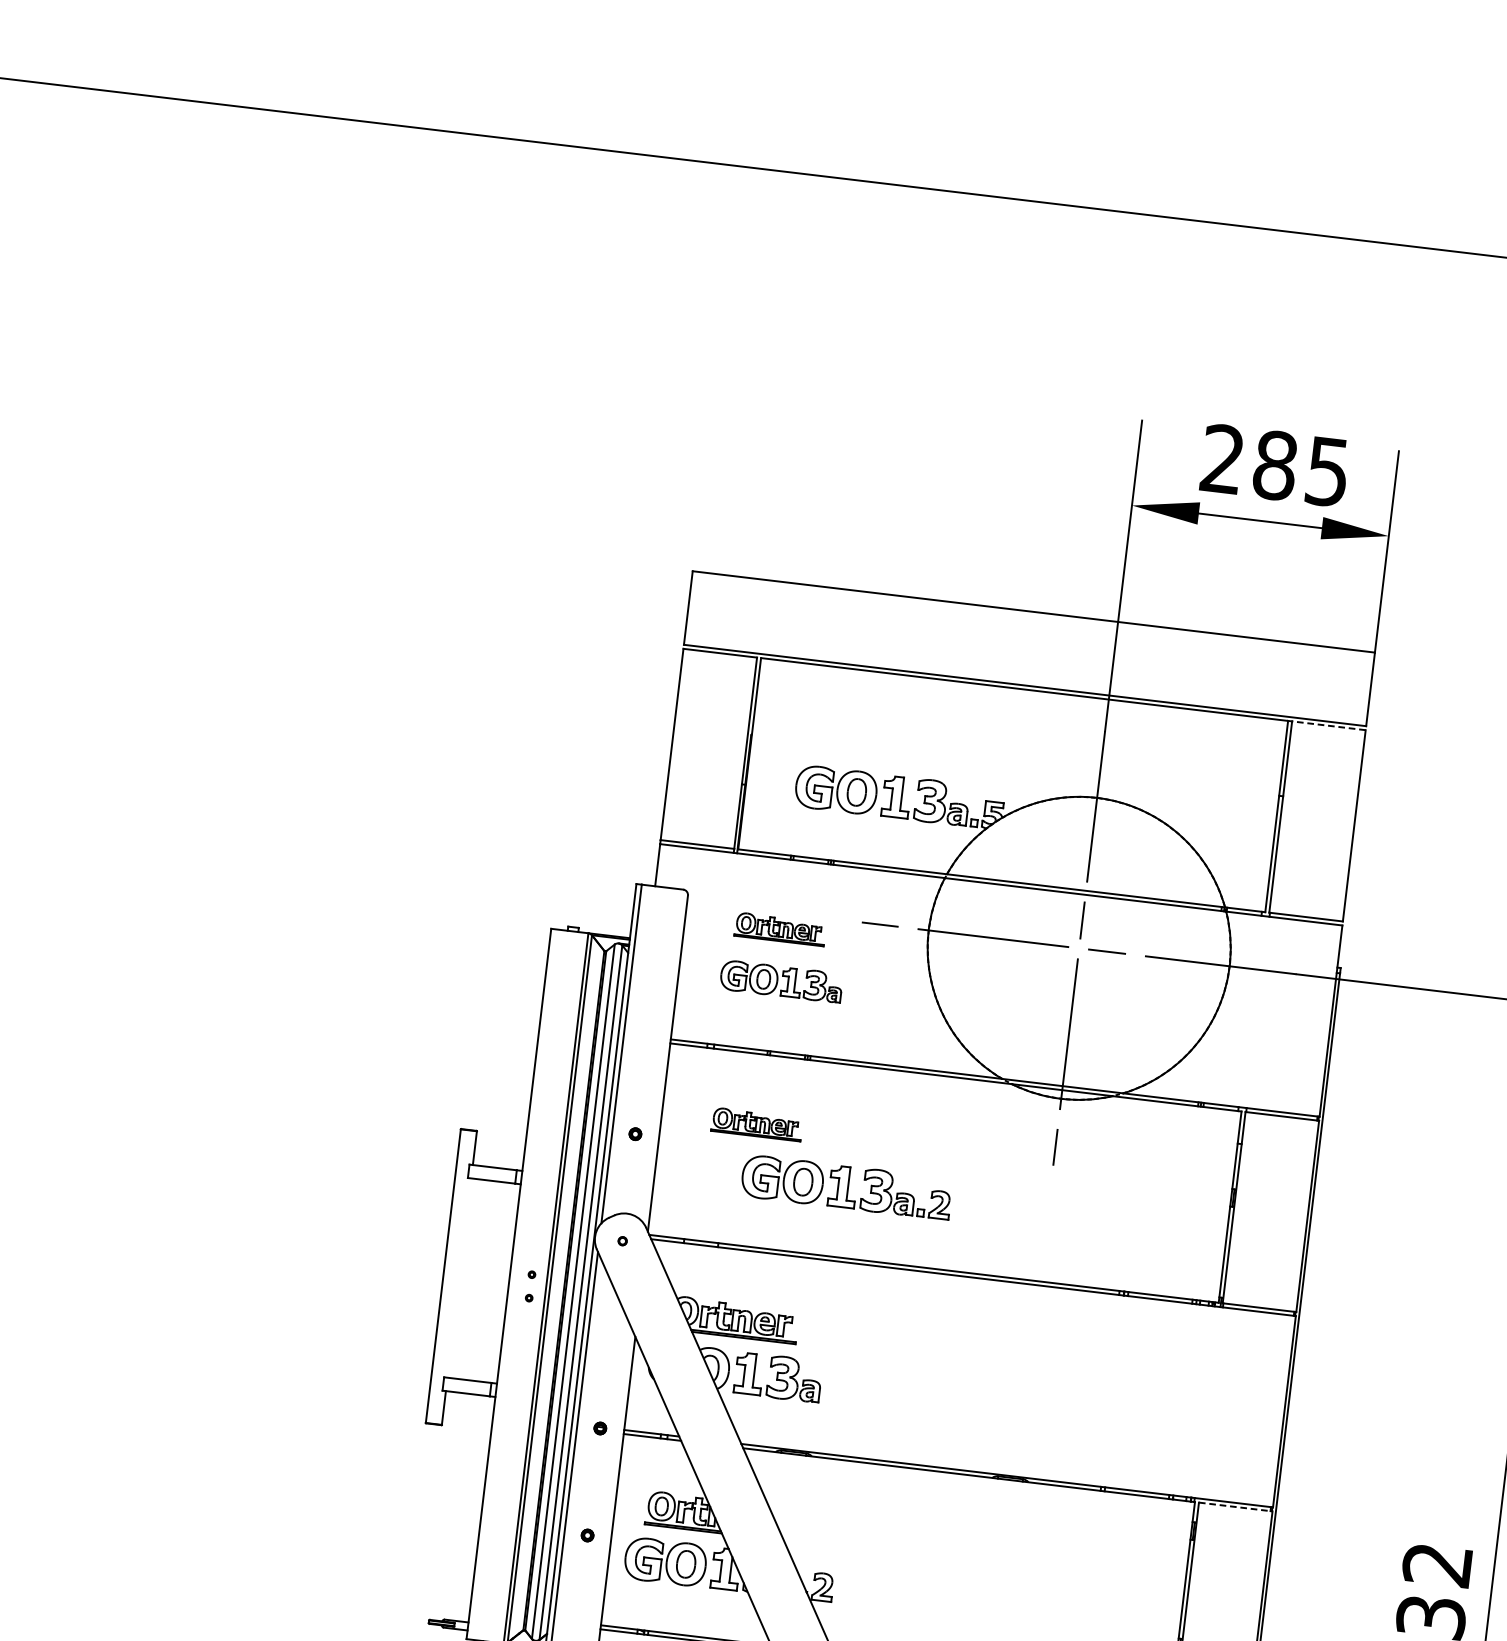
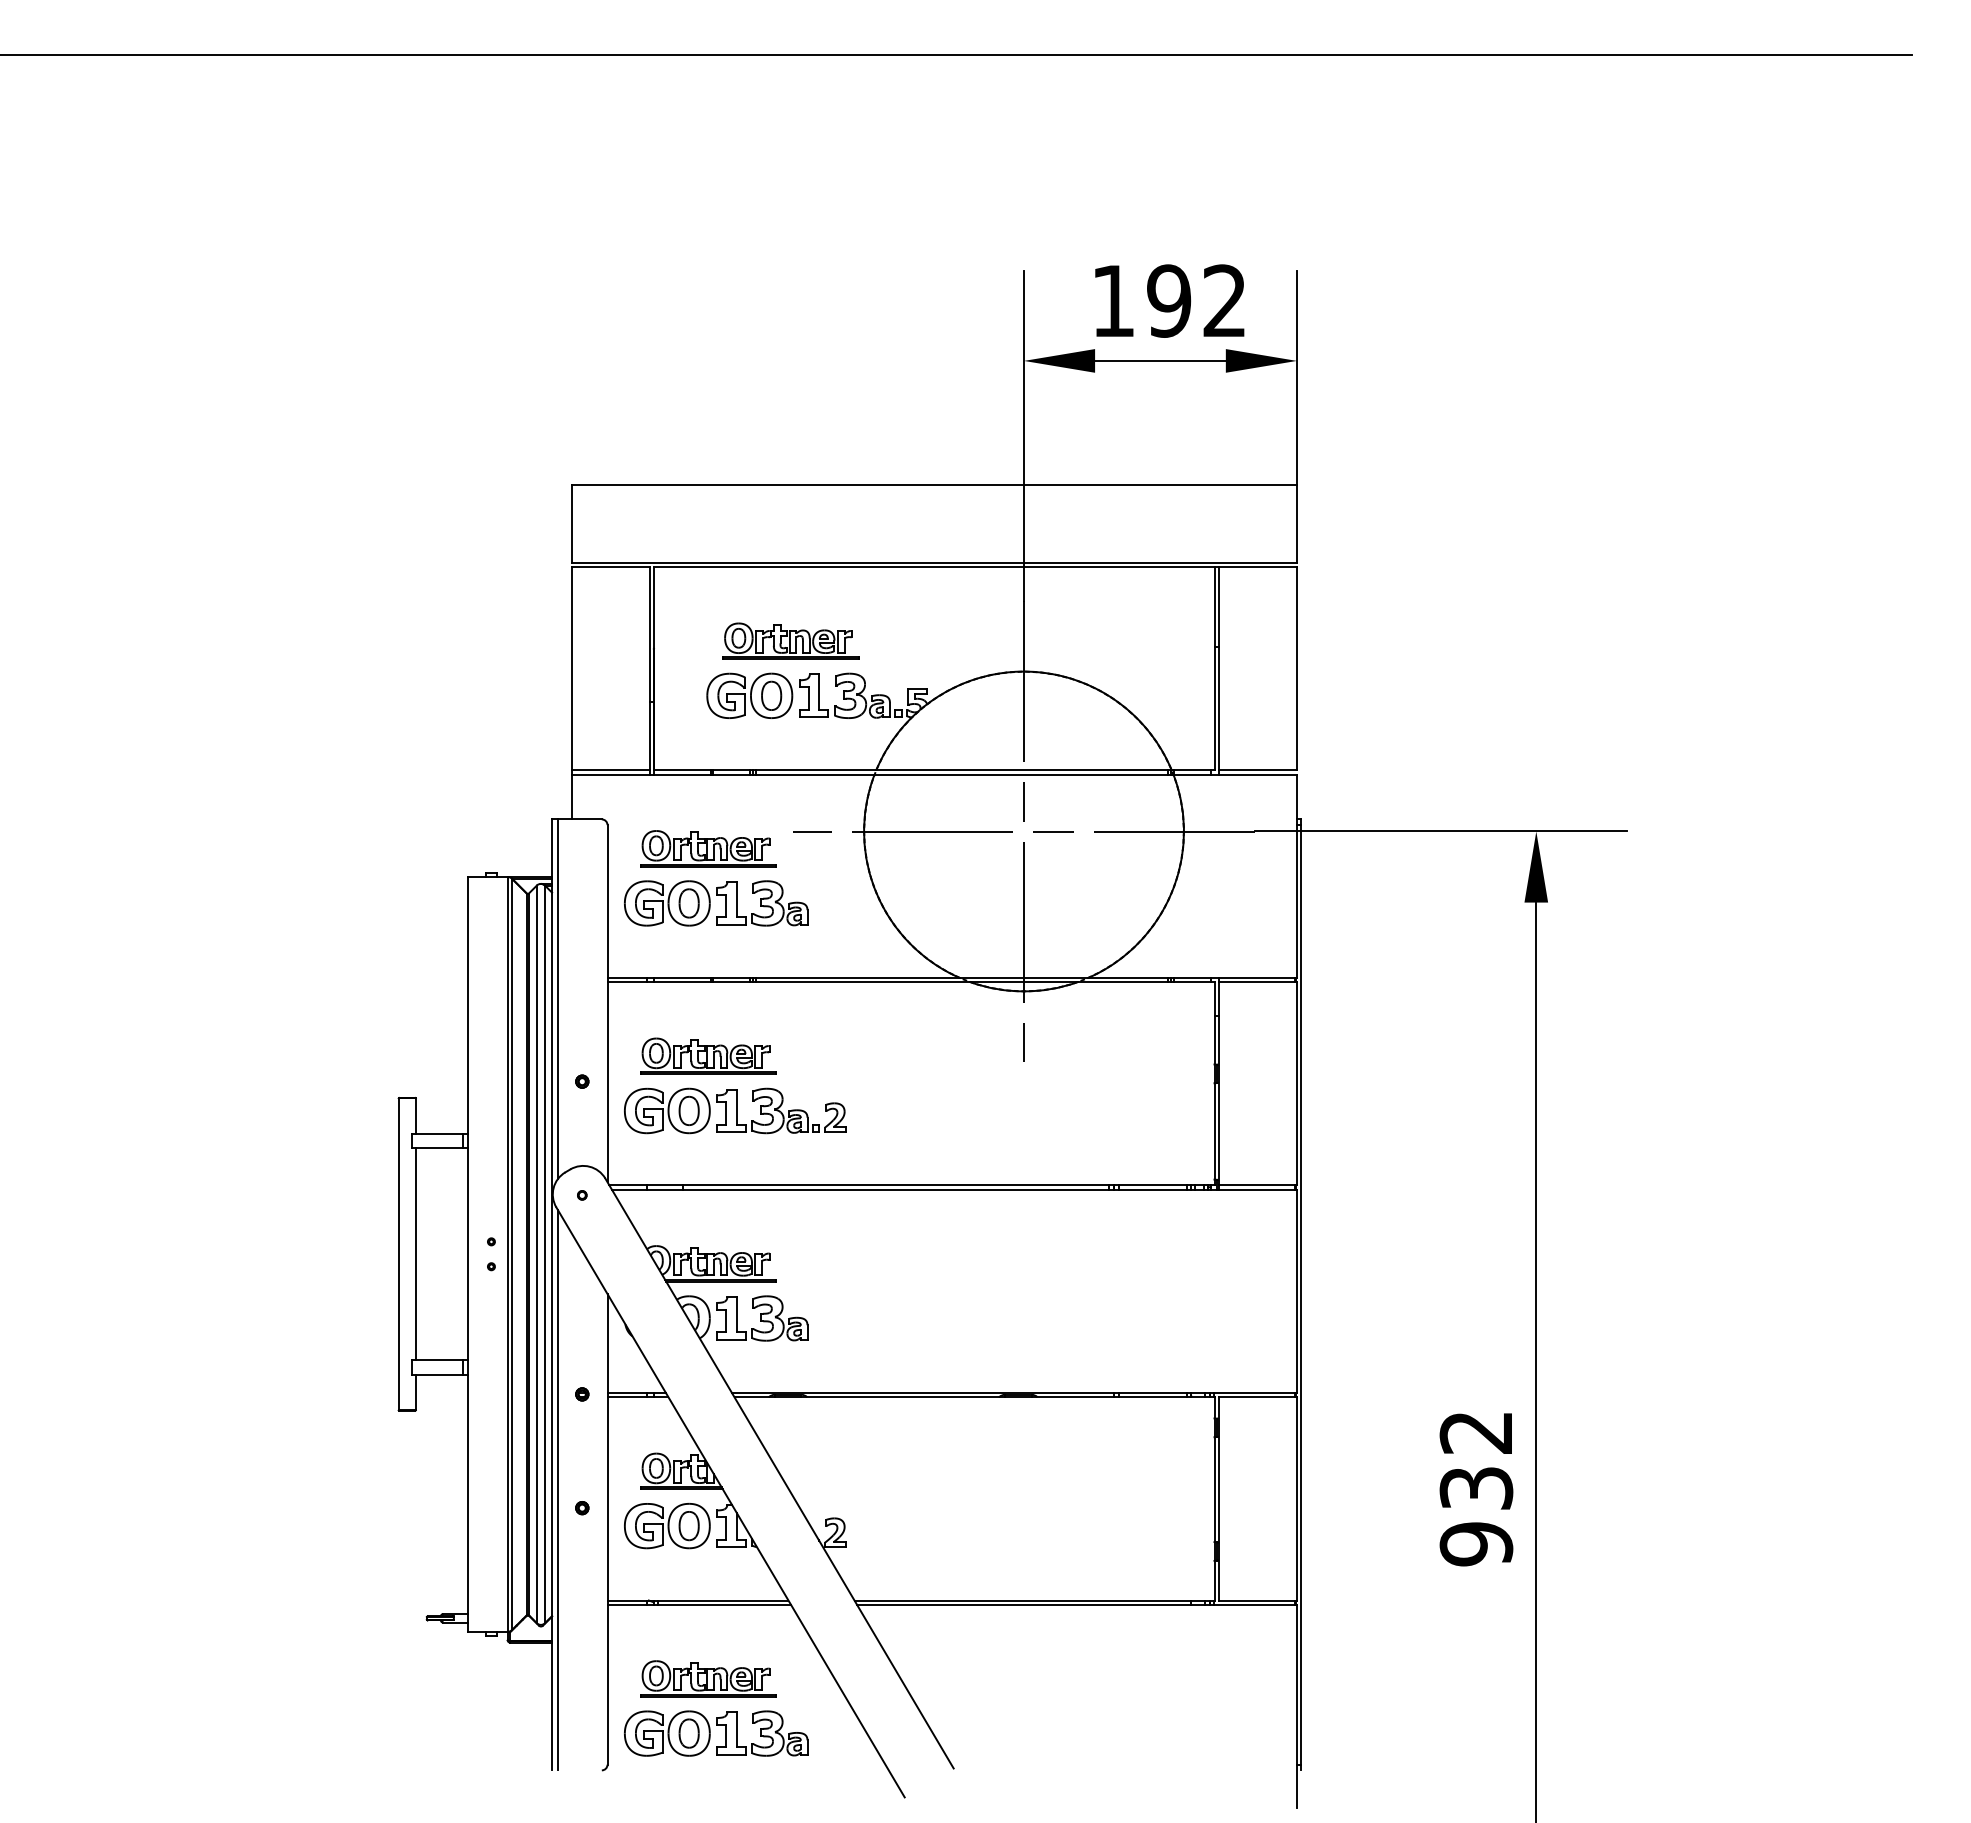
text: (1274, 464) -> (1168, 300), 285 -> 192
line: (1328, 726) -> (1257, 567), dashed -> solid
part: (880, 742) -> (790, 640), added
part: (780, 928) -> (708, 848), size x1.43
part: (781, 981) -> (716, 903), size x1.43
part: (757, 1123) -> (708, 1055), size x1.43
part: (846, 1186) -> (735, 1110), moved
line: (459, 1278) -> (415, 1254), added
line: (1236, 1507) -> (1258, 1397), dashed -> solid

